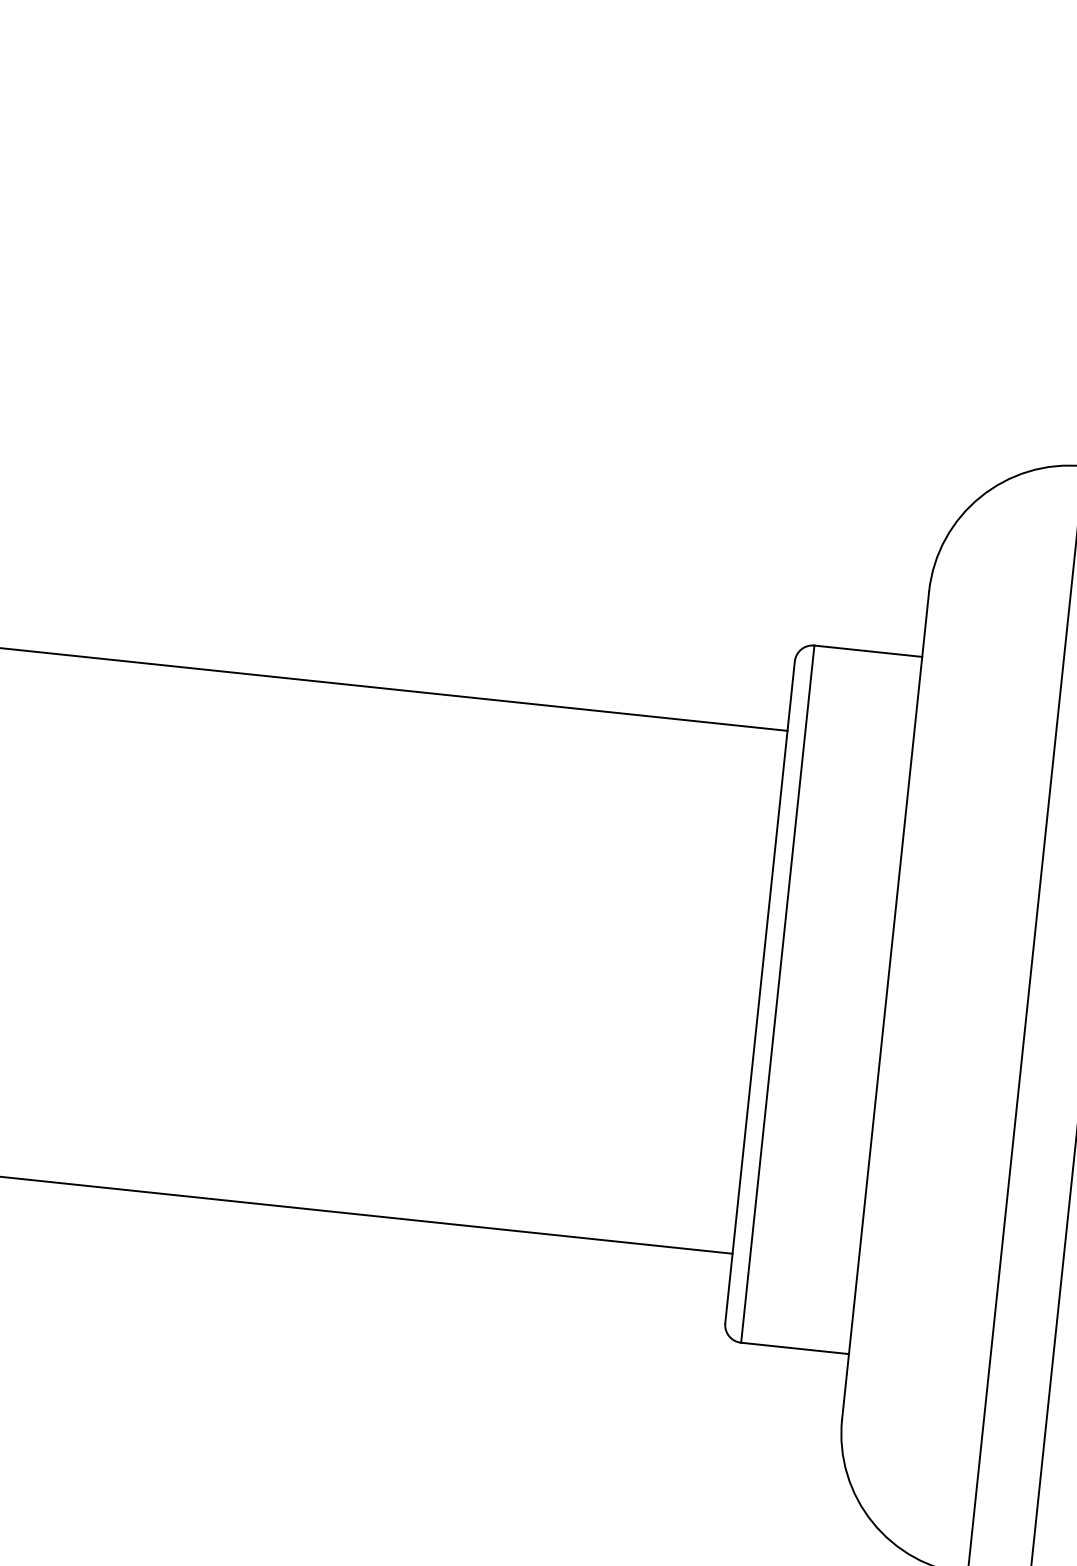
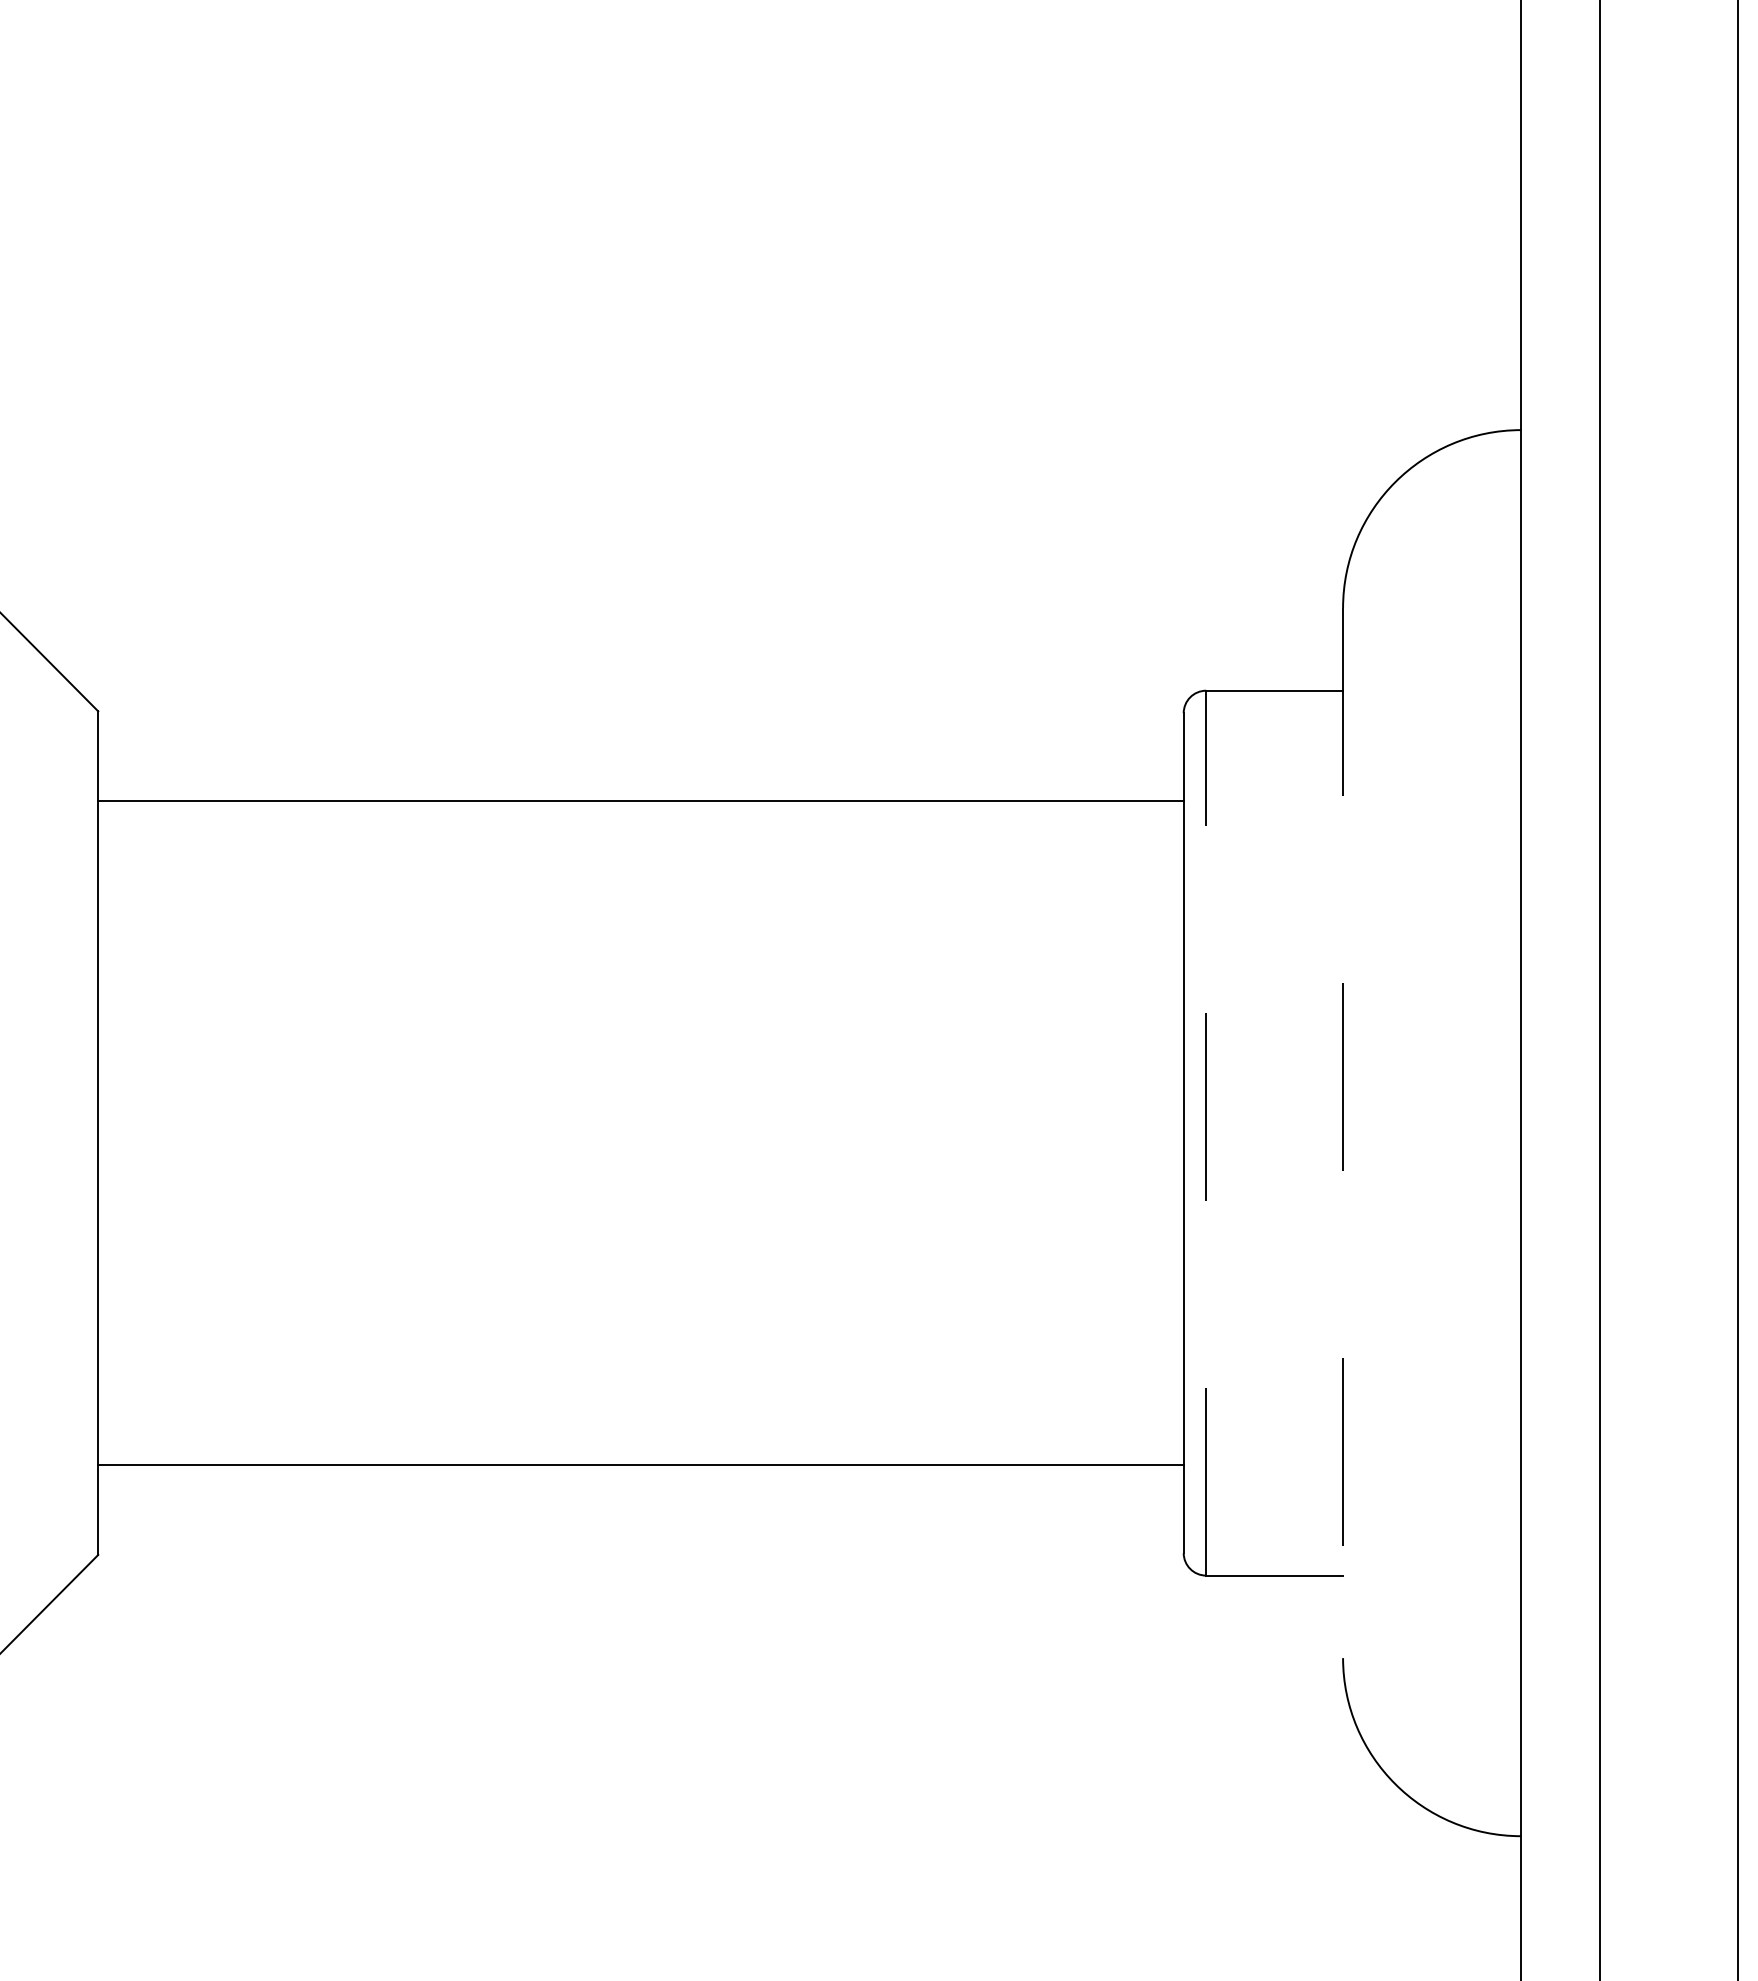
line: (778, 993) -> (1206, 1132), solid -> dashed
line: (885, 1005) -> (1343, 1133), solid -> dashed

